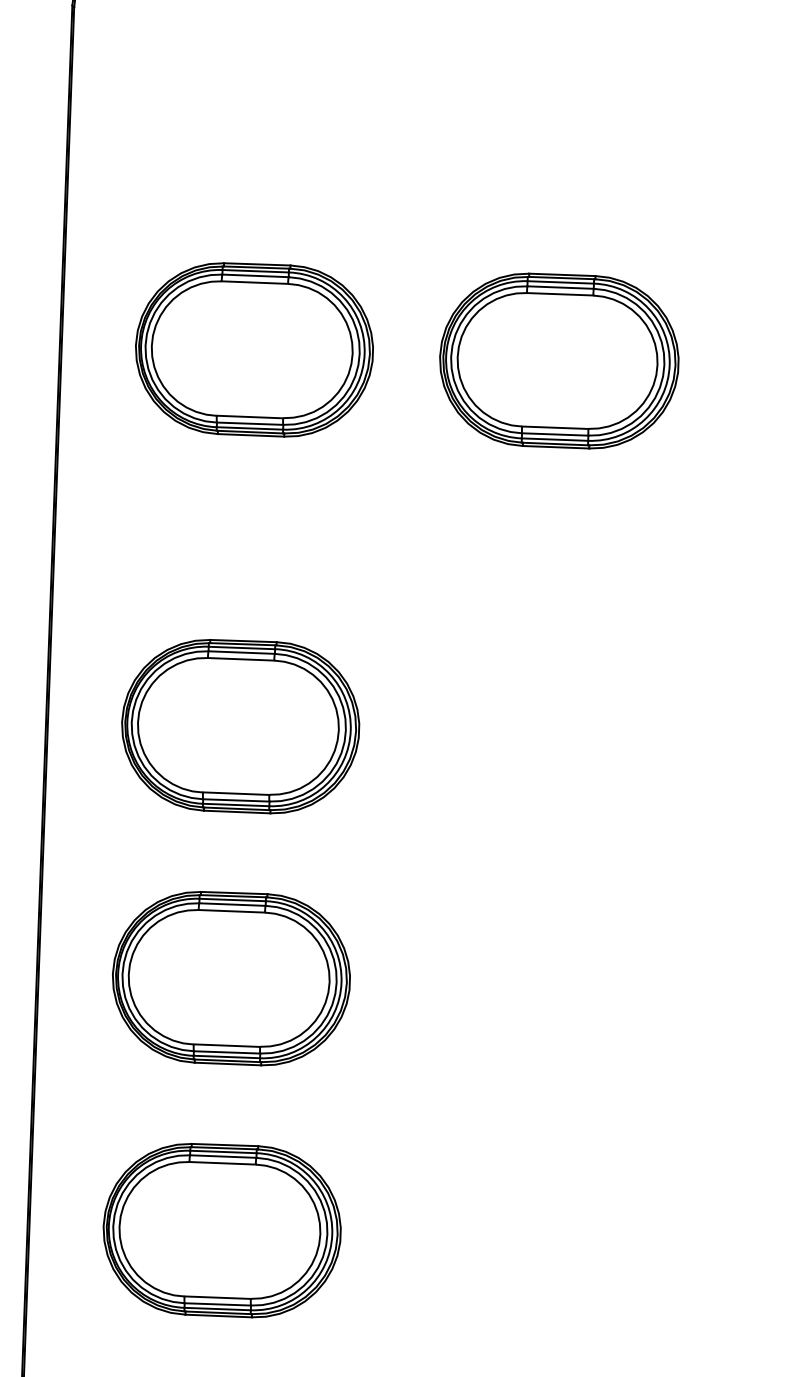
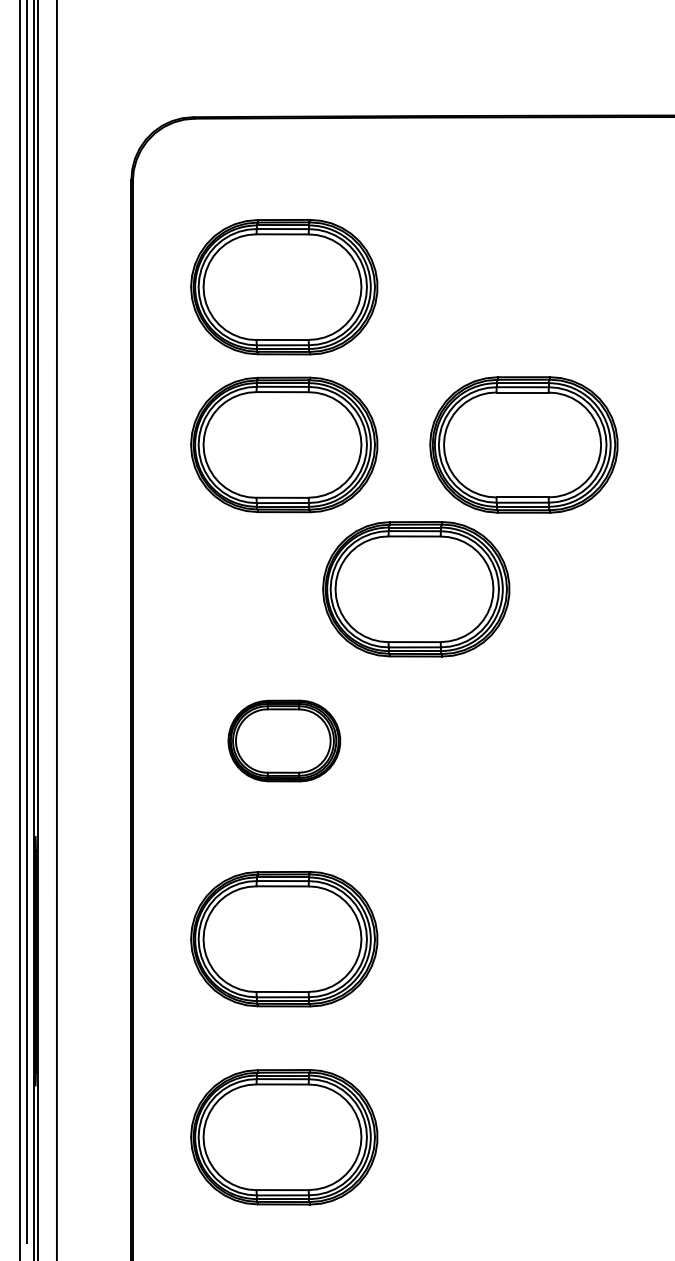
part: (262, 149) -> (284, 287), added
part: (415, 539) -> (416, 589), added
part: (240, 725) -> (284, 740), size x0.6

